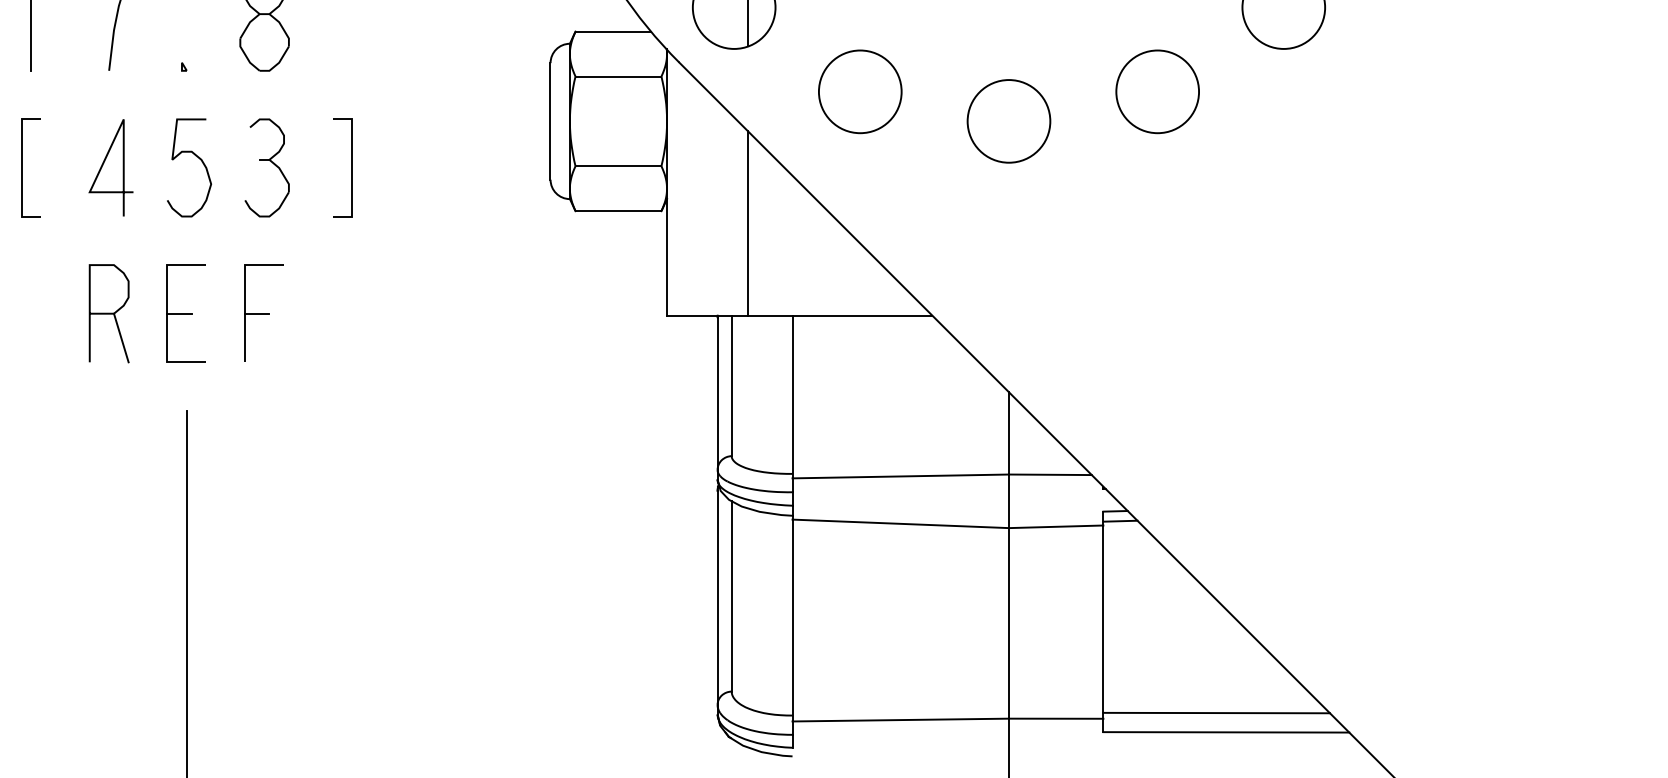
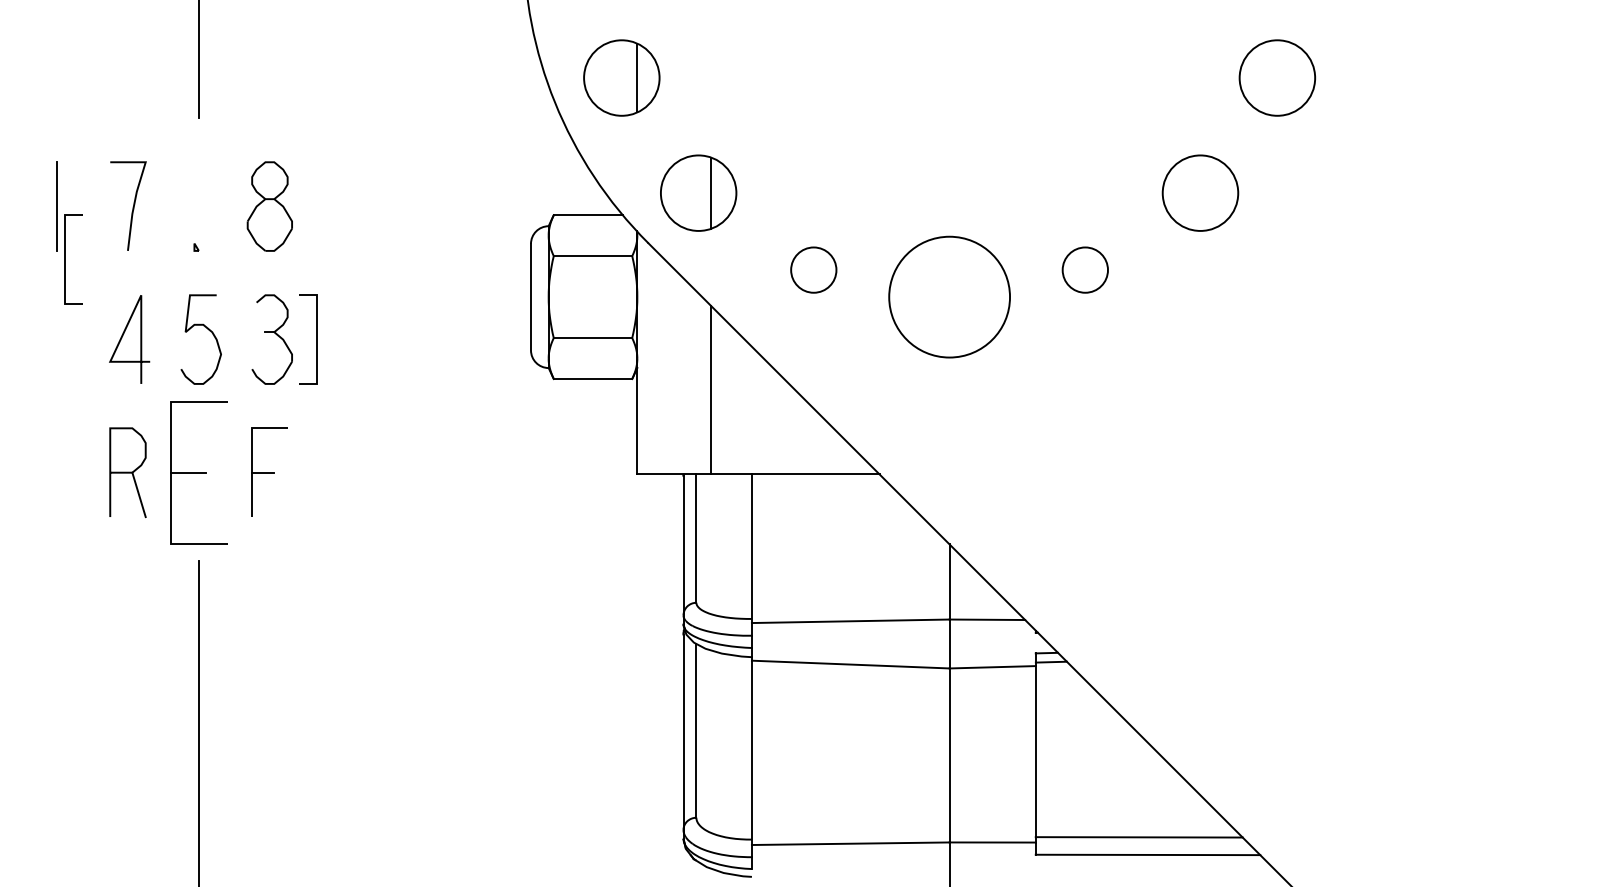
circle: (859, 91) -> (813, 269), size x0.6
circle: (1157, 91) -> (1085, 269), size x0.6
circle: (1008, 120) -> (949, 296), size x1.6
line: (22, 167) -> (65, 259), moved
line: (351, 167) -> (316, 339), moved
part: (186, 313) -> (198, 472), size x1.6

